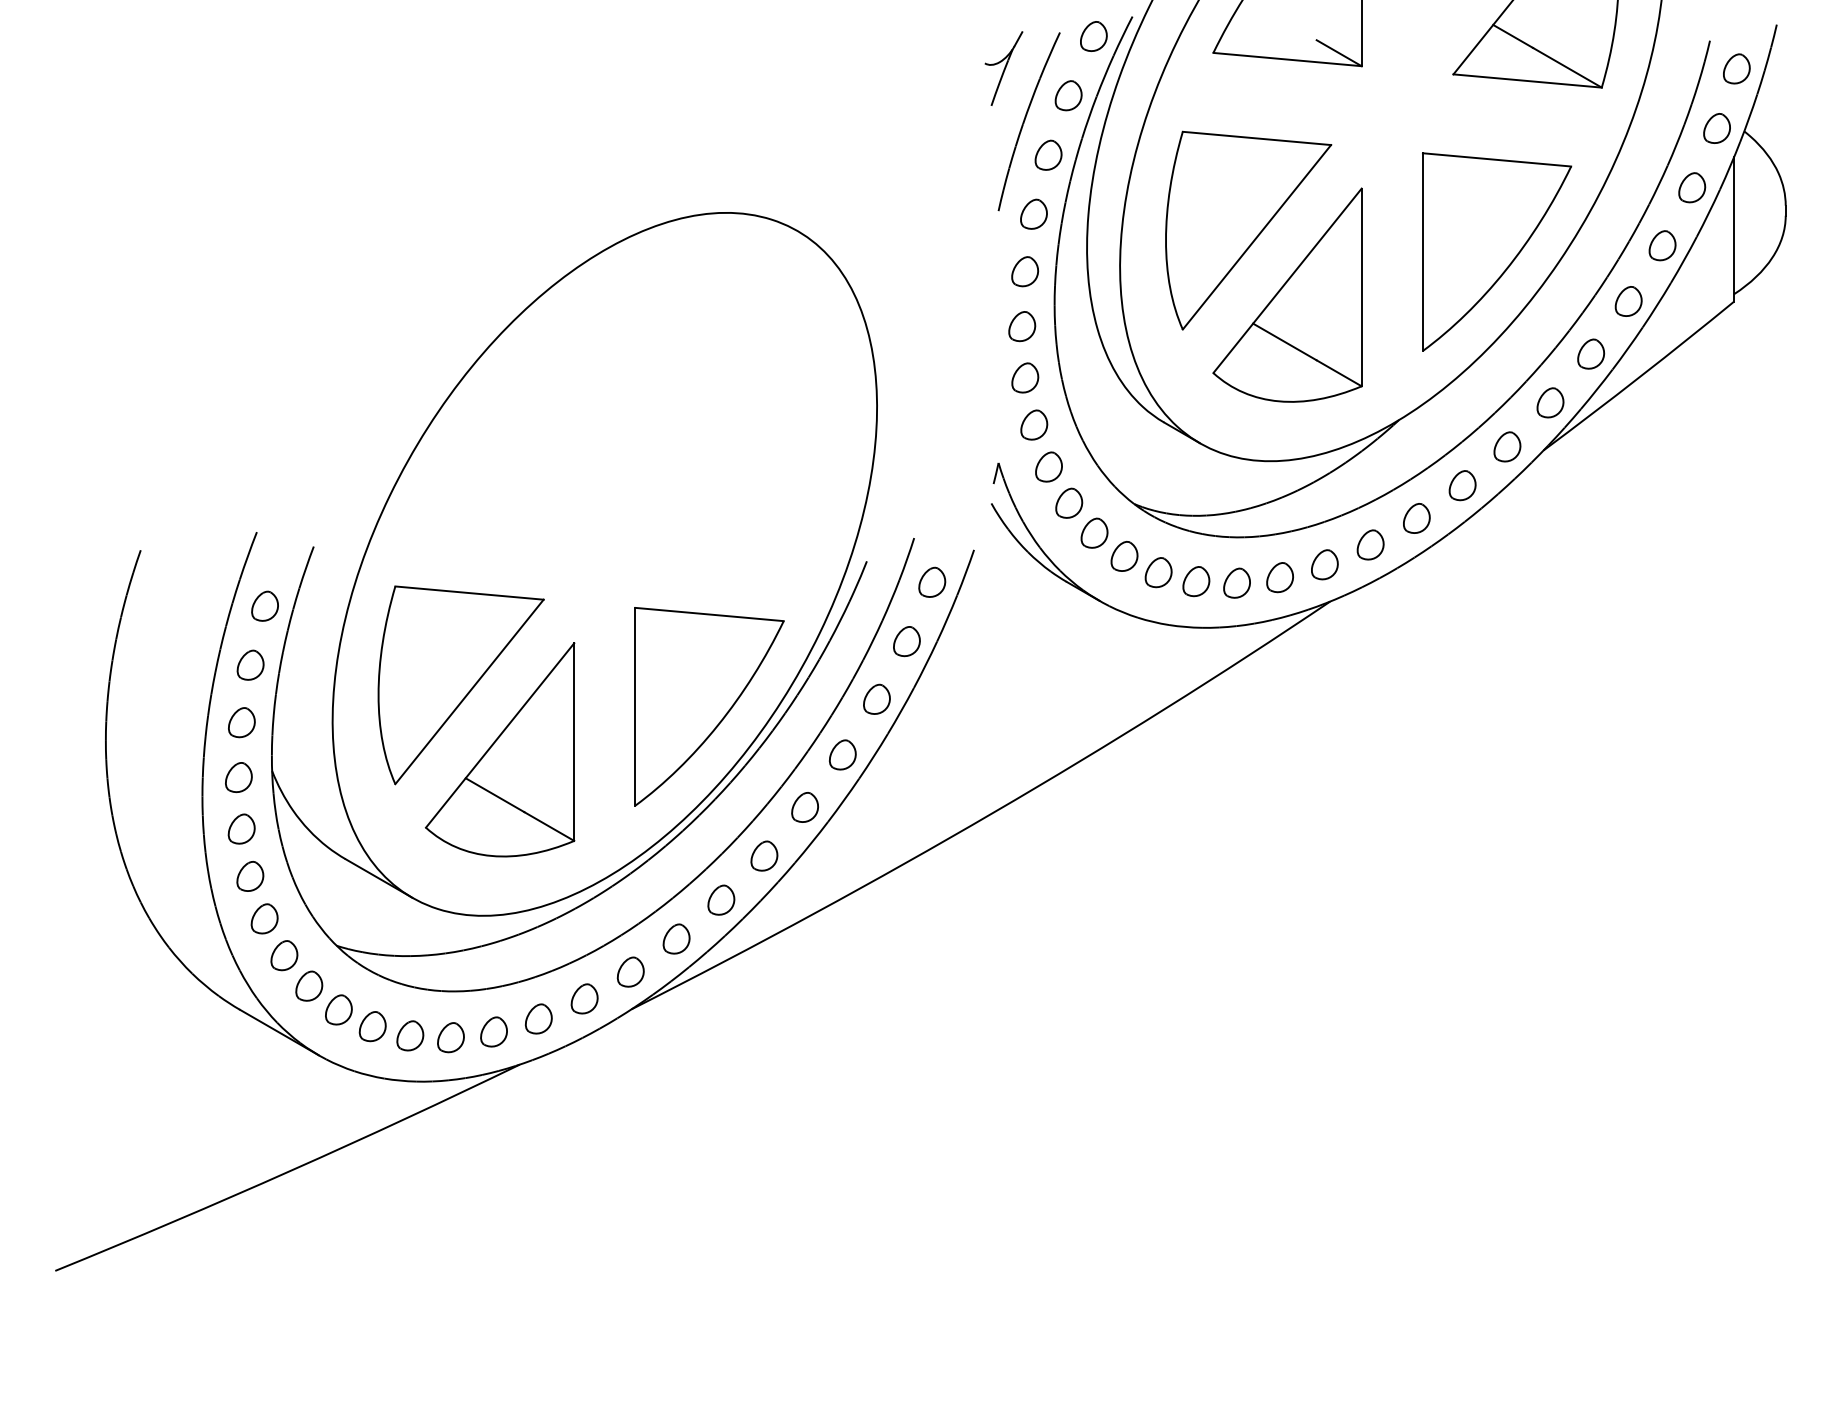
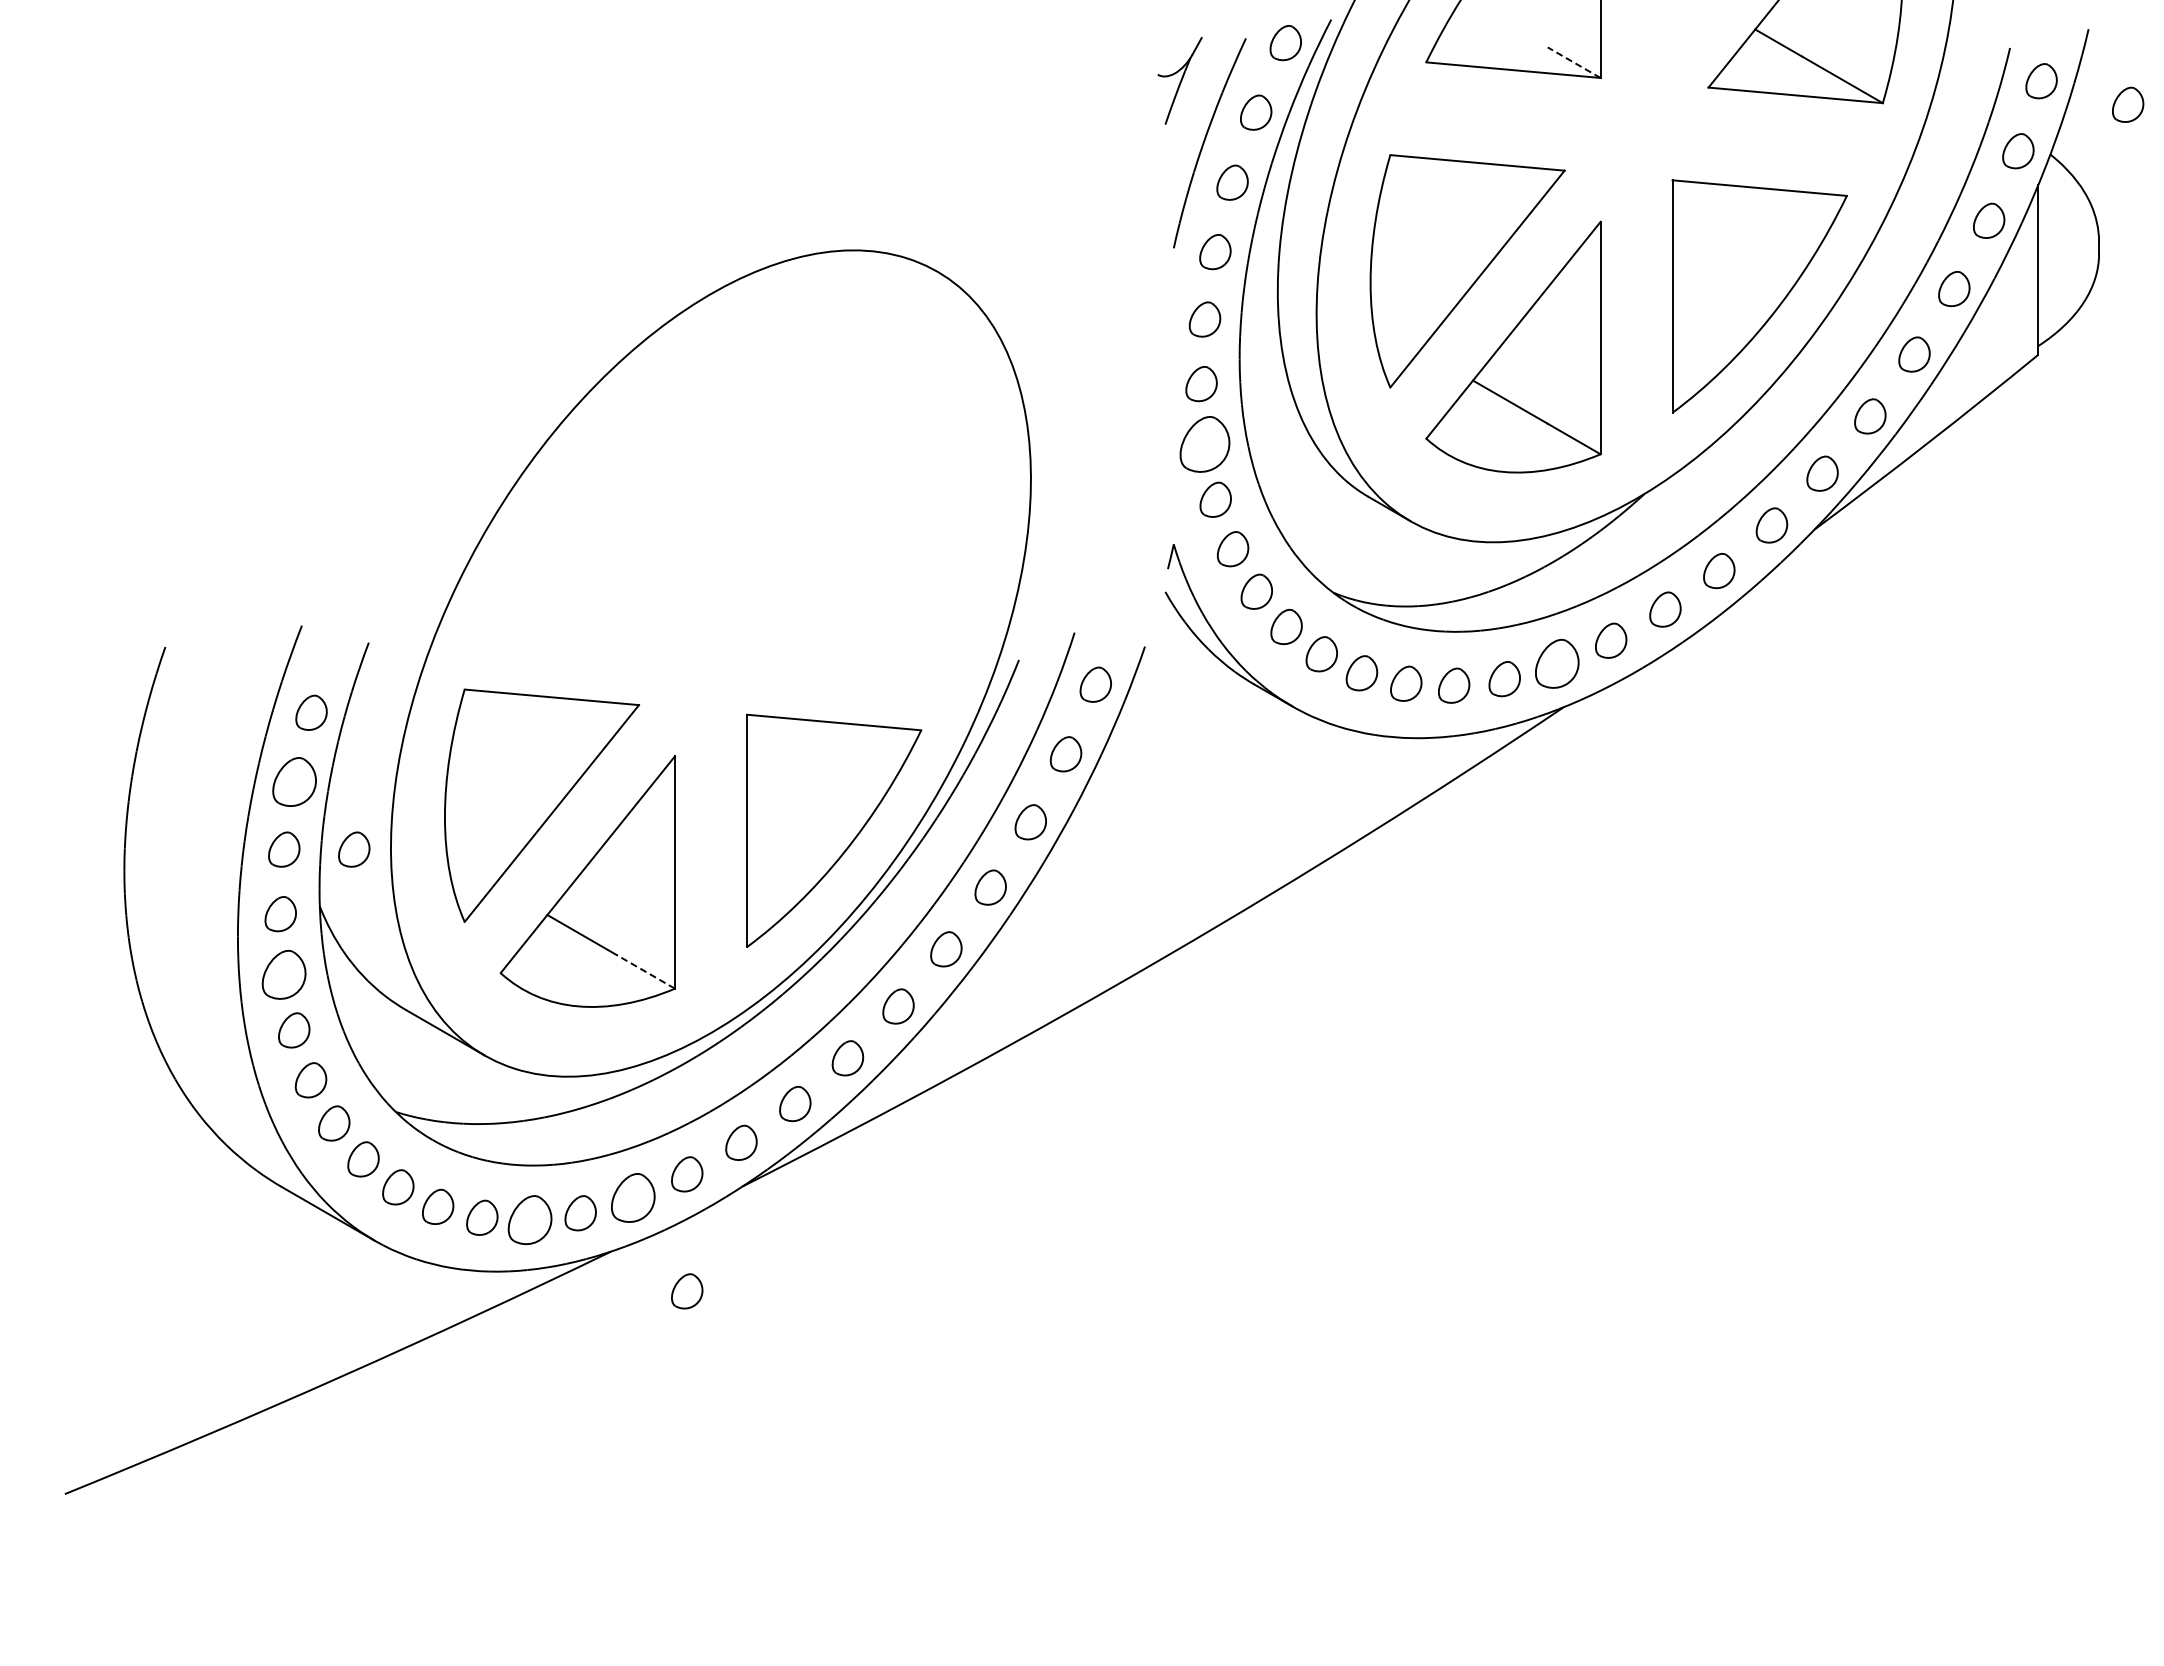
line: (1339, 53) -> (1574, 62), solid -> dashed
part: (1810, 88) -> (2128, 104), added
part: (1025, 378) -> (1205, 444), size x1.6
part: (1325, 565) -> (1557, 664), size x1.4
part: (250, 665) -> (294, 782), size x1.4
part: (301, 722) -> (354, 849), added
line: (549, 826) -> (645, 971), solid -> dashed
part: (241, 828) -> (283, 974), size x1.4
part: (538, 1018) -> (633, 1197), size x1.4
part: (450, 1037) -> (529, 1219), size x1.4
part: (584, 1098) -> (687, 1291), added

